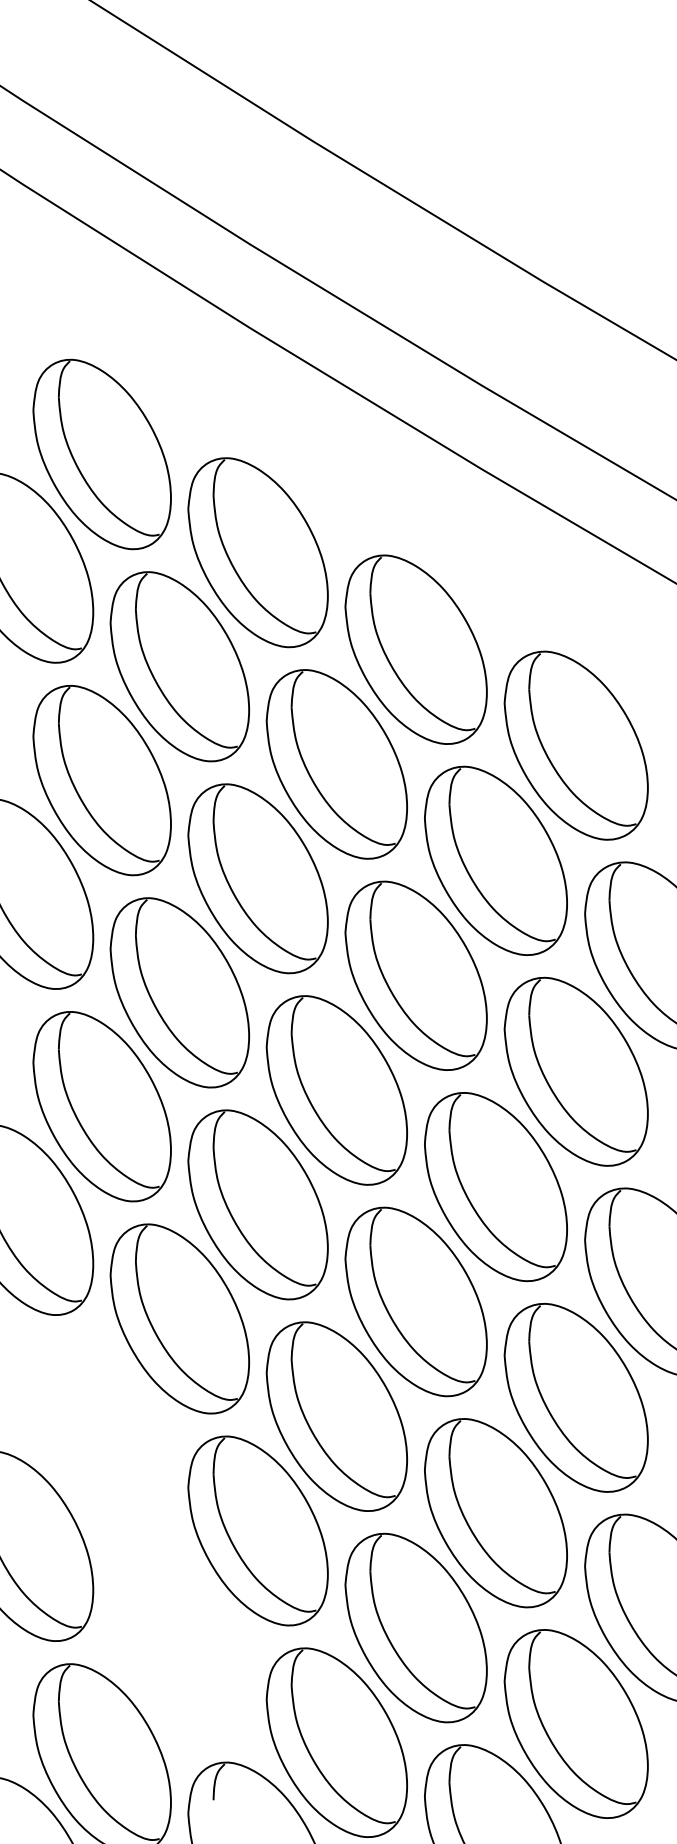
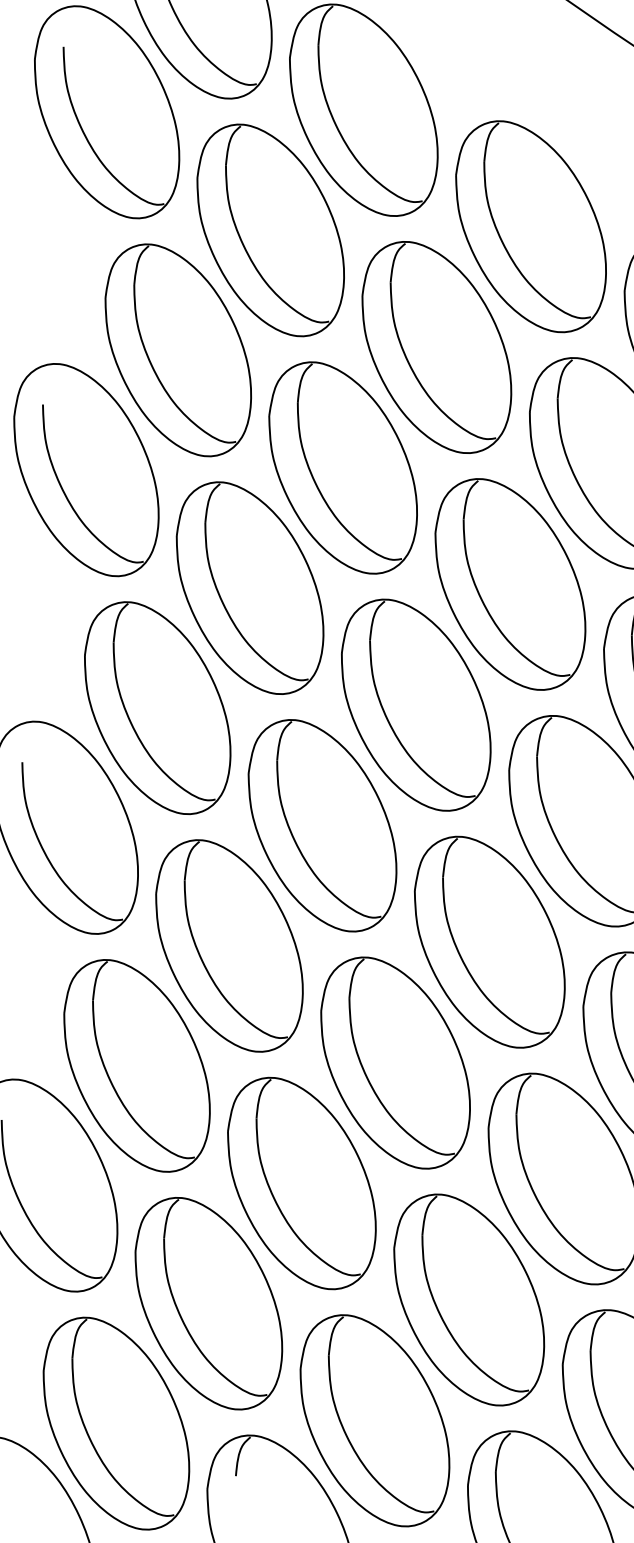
part: (101, 1432) -> (136, 1065), added
part: (179, 1644) -> (208, 1303), added

